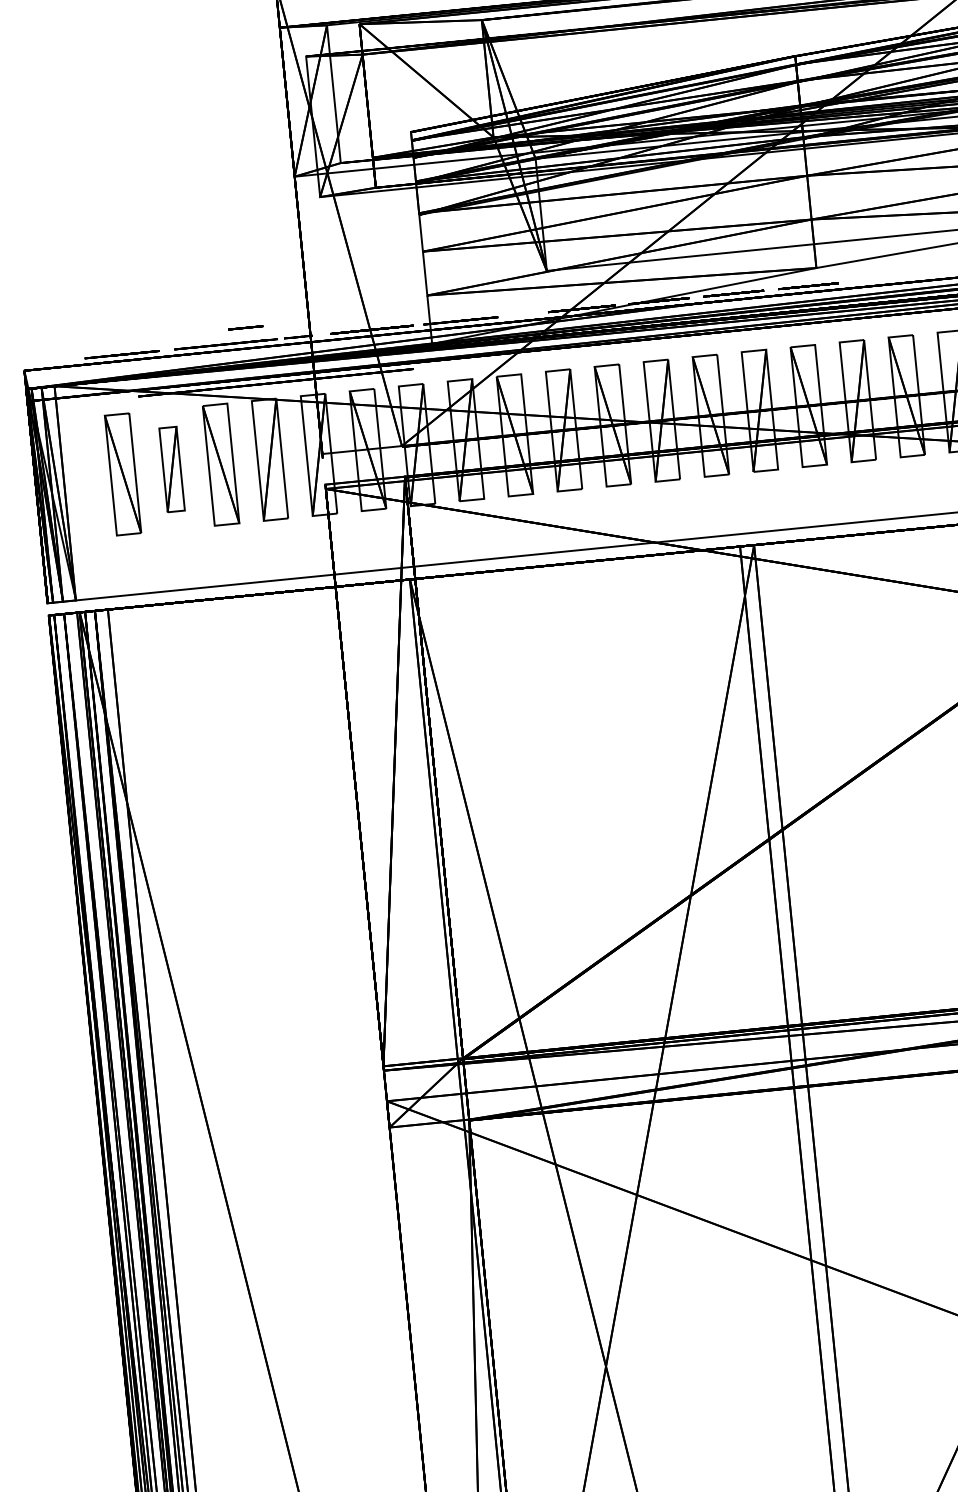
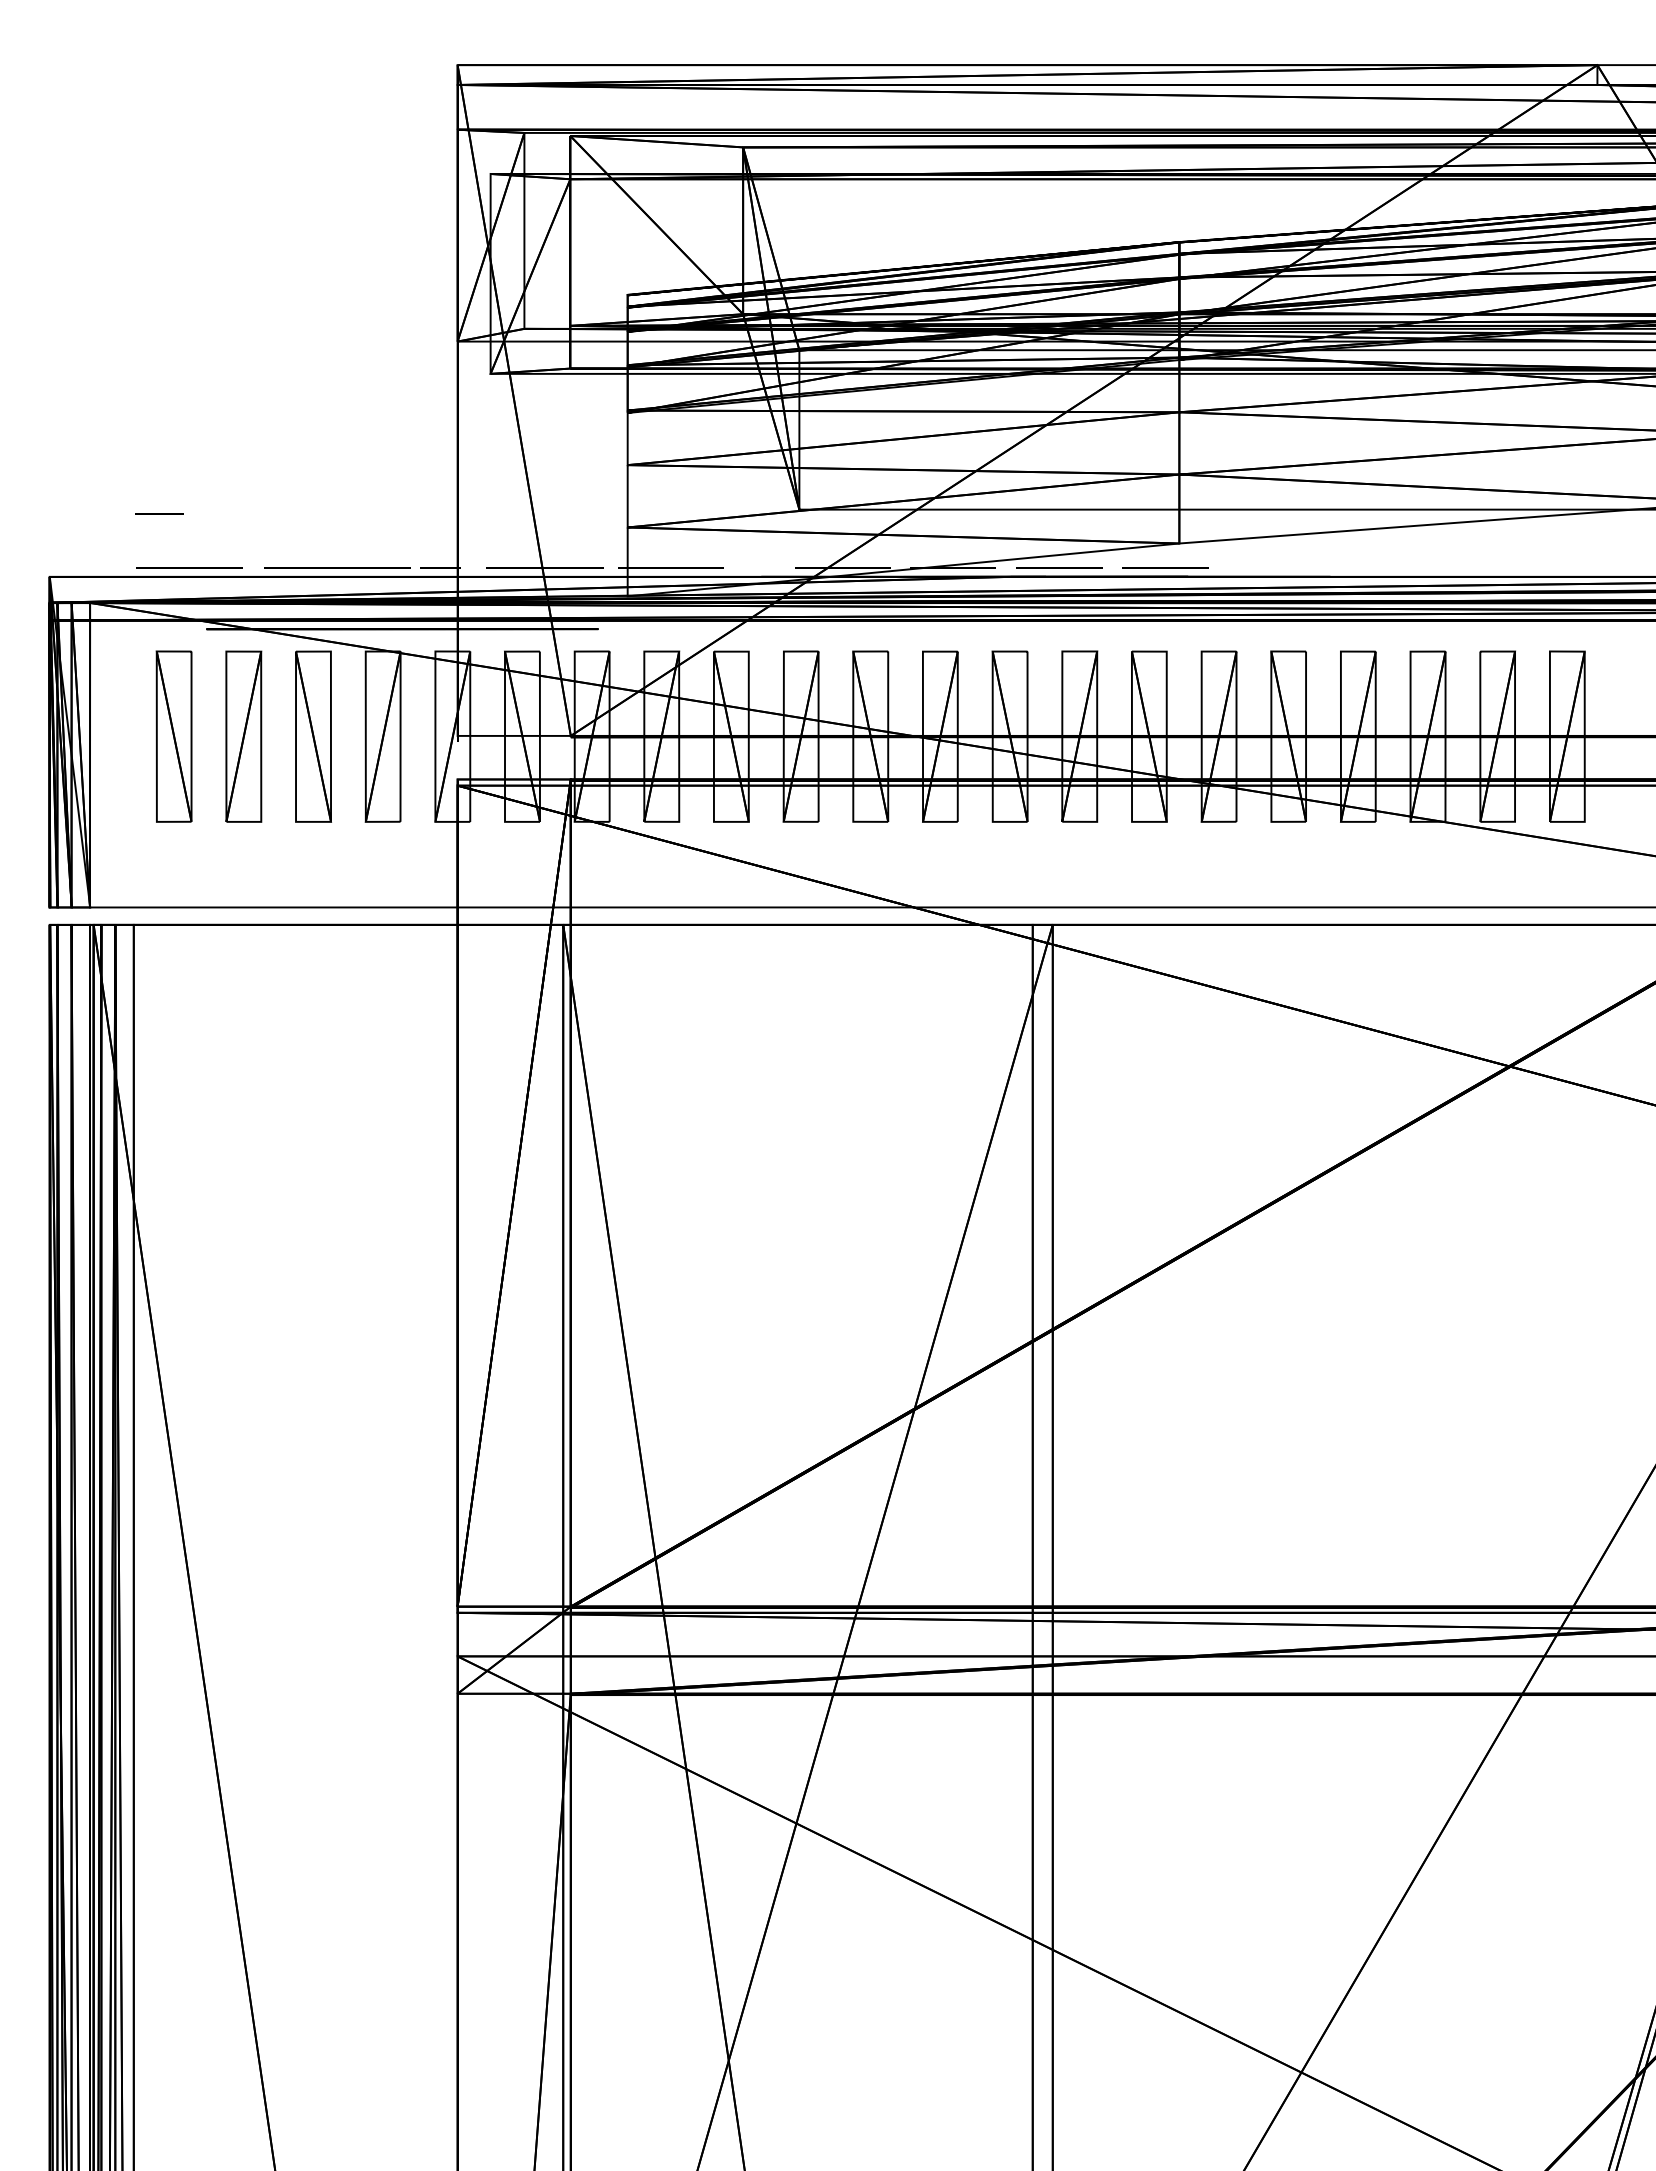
line: (245, 327) -> (159, 513), moved
part: (171, 469) -> (243, 736), size x1.43

